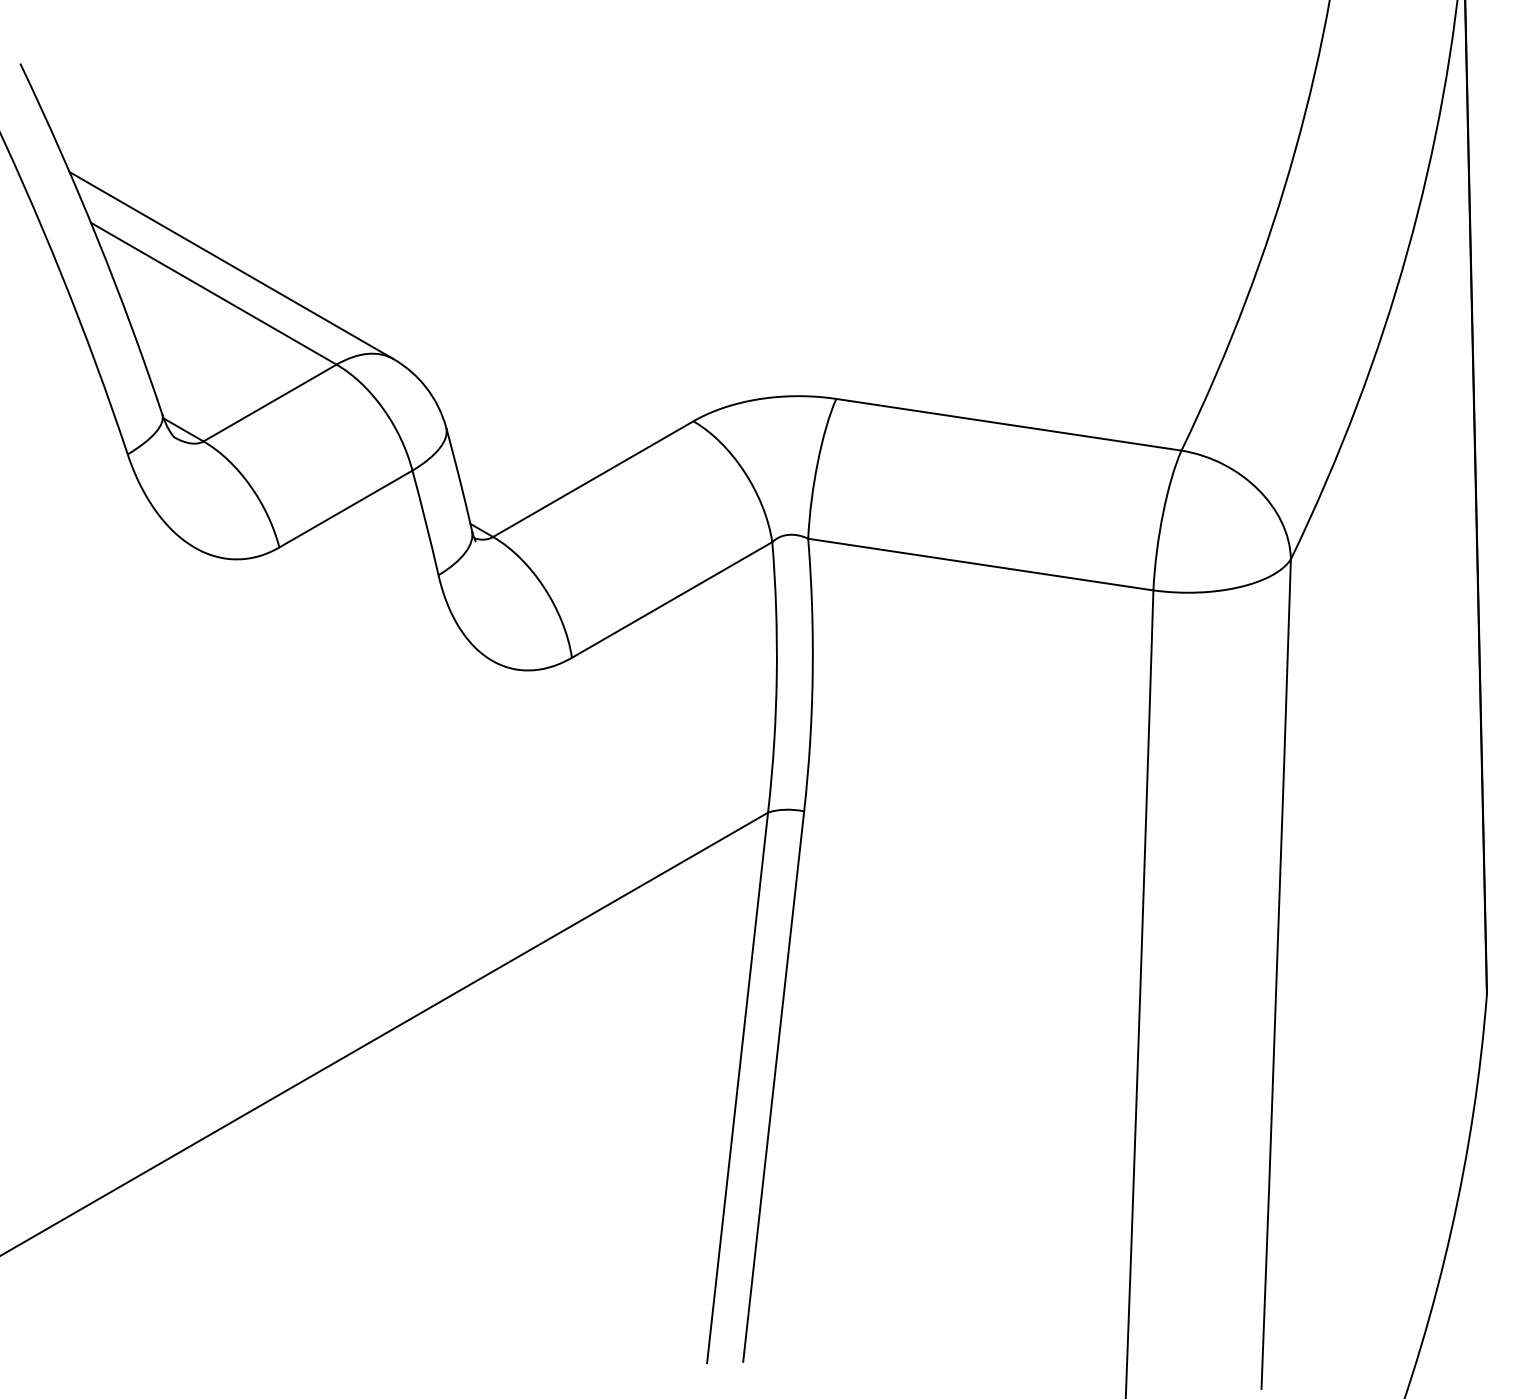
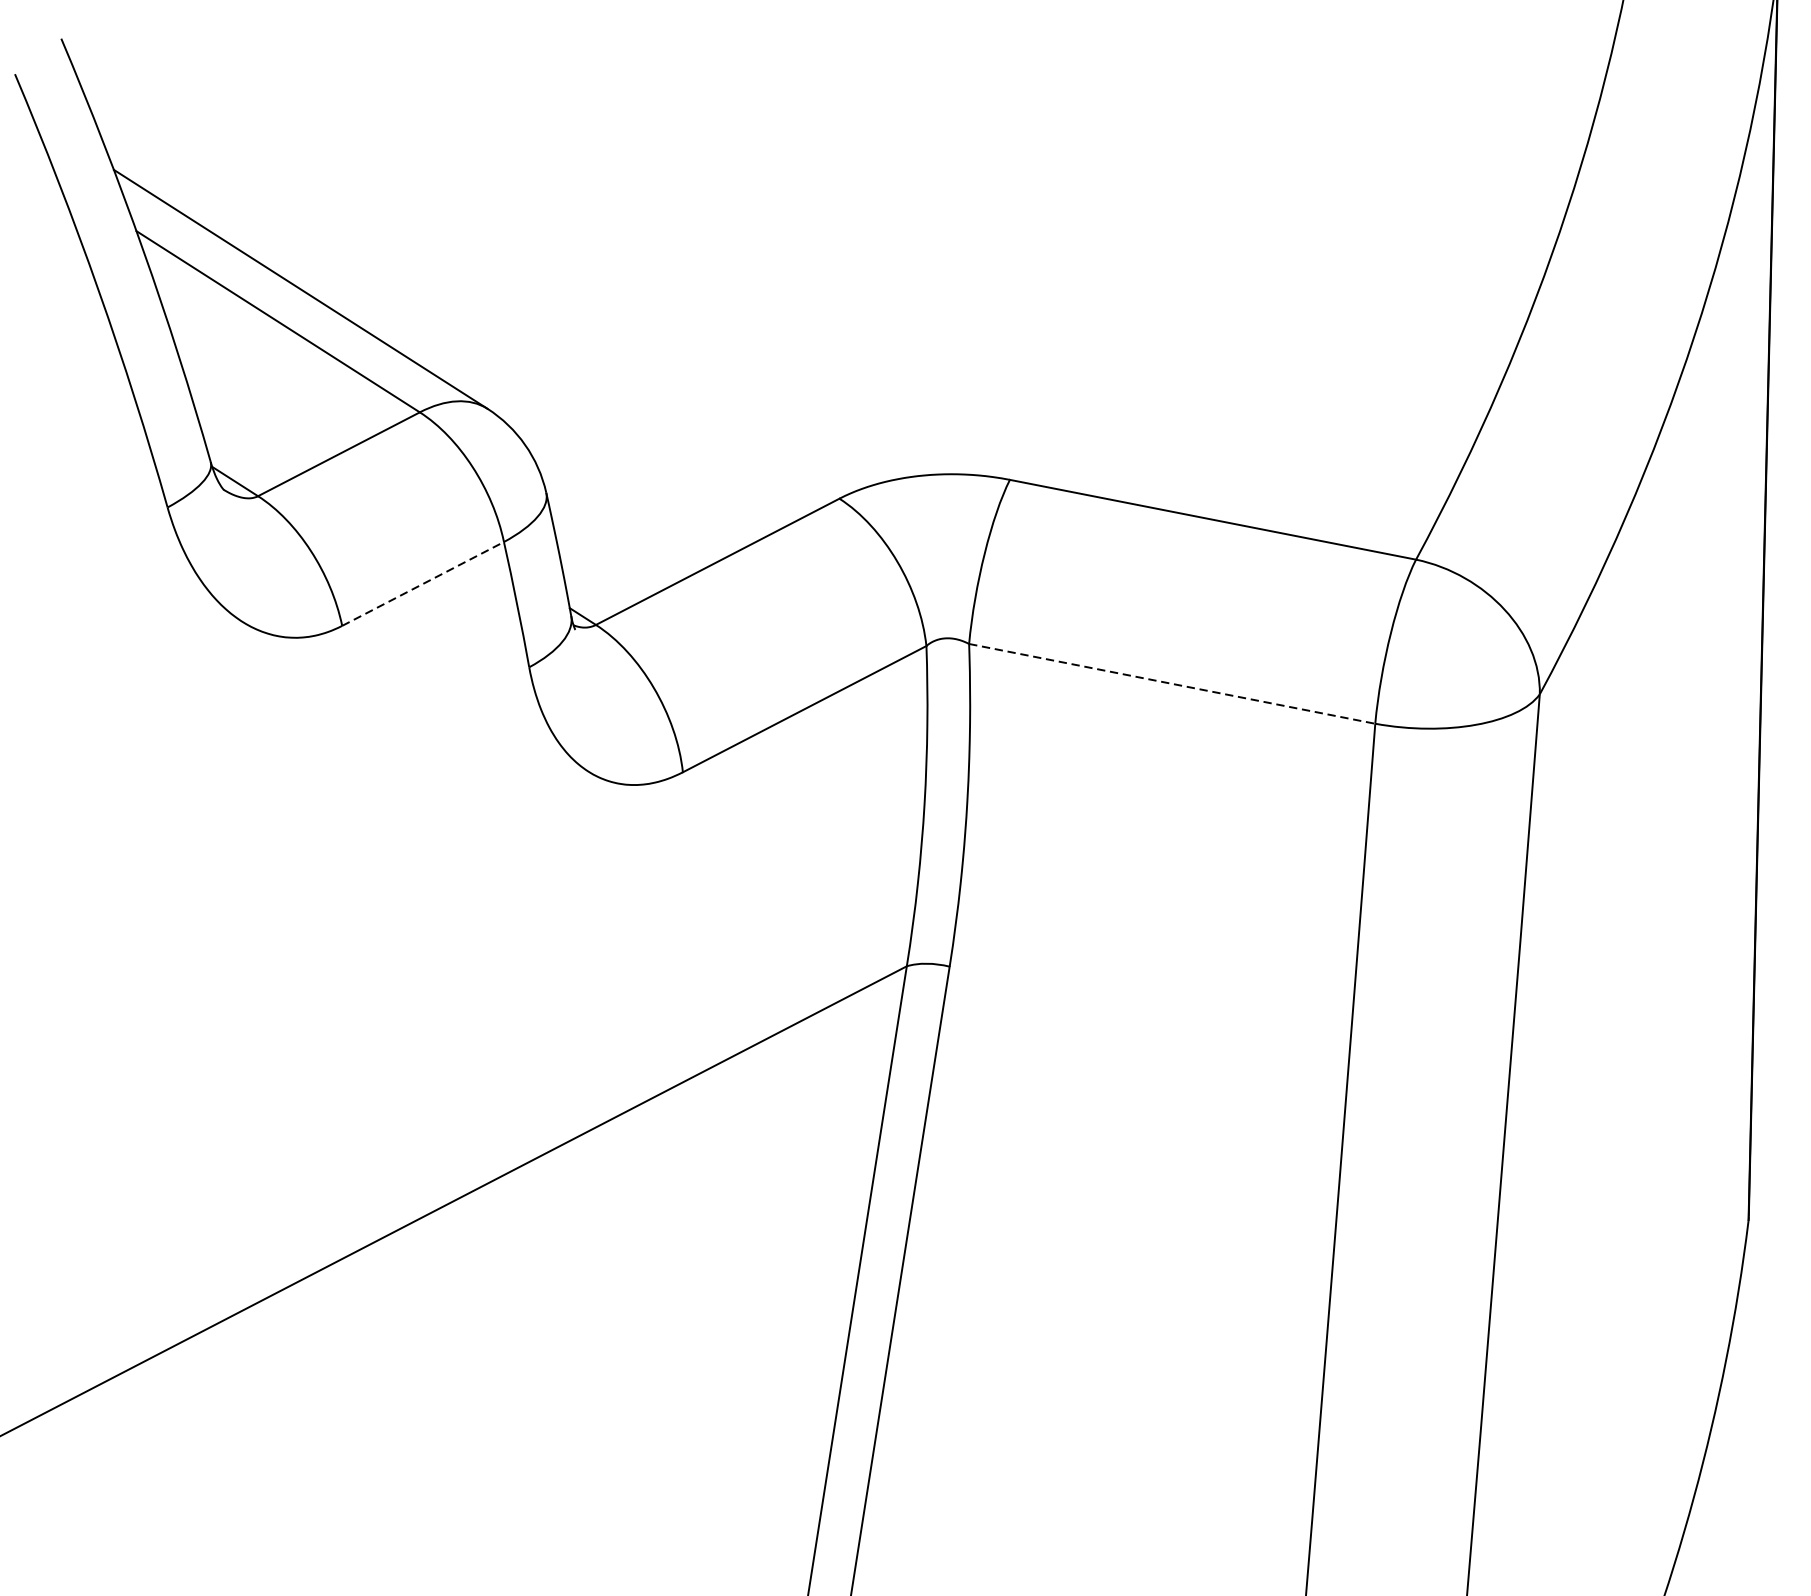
line: (345, 509) -> (422, 584), solid -> dashed
line: (980, 564) -> (1171, 683), solid -> dashed

